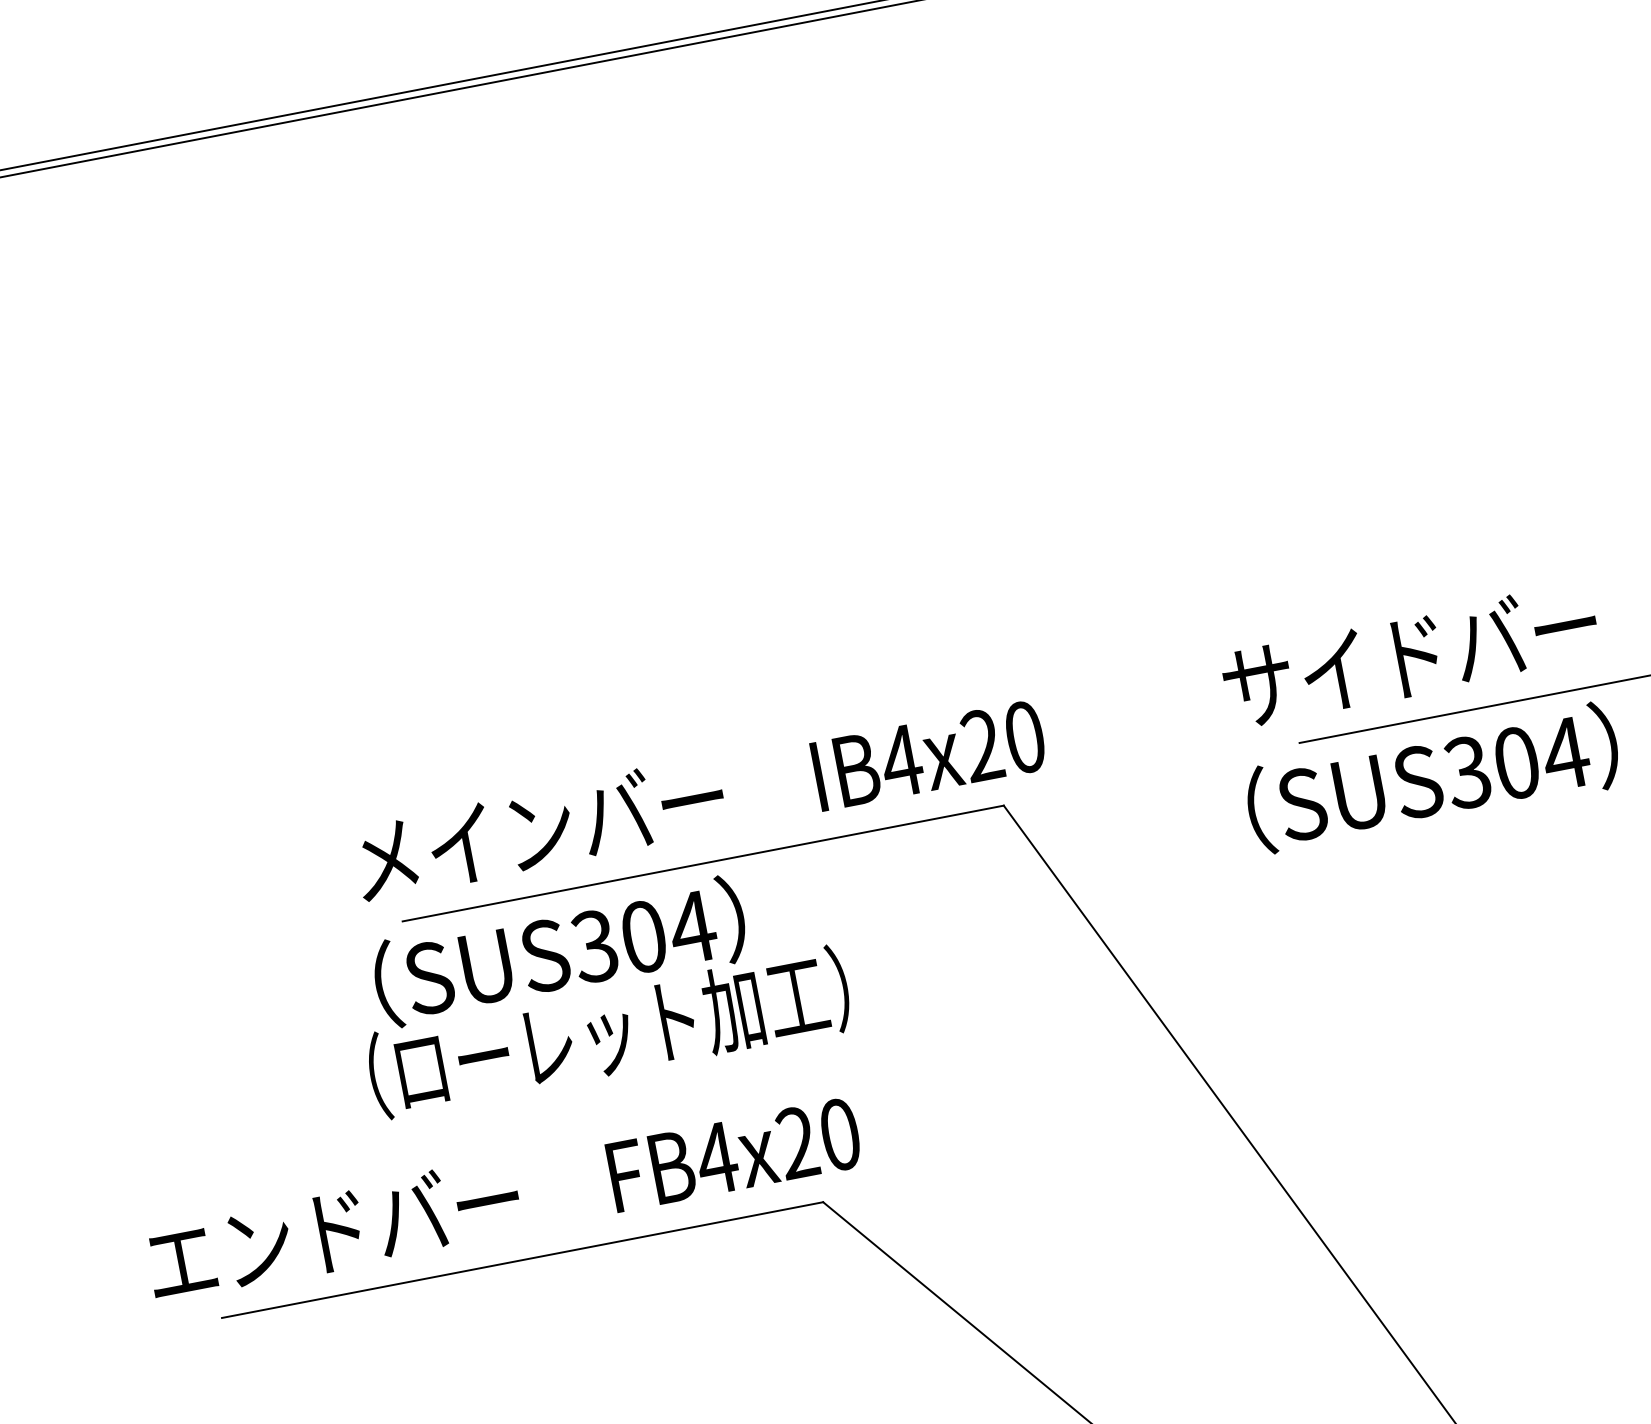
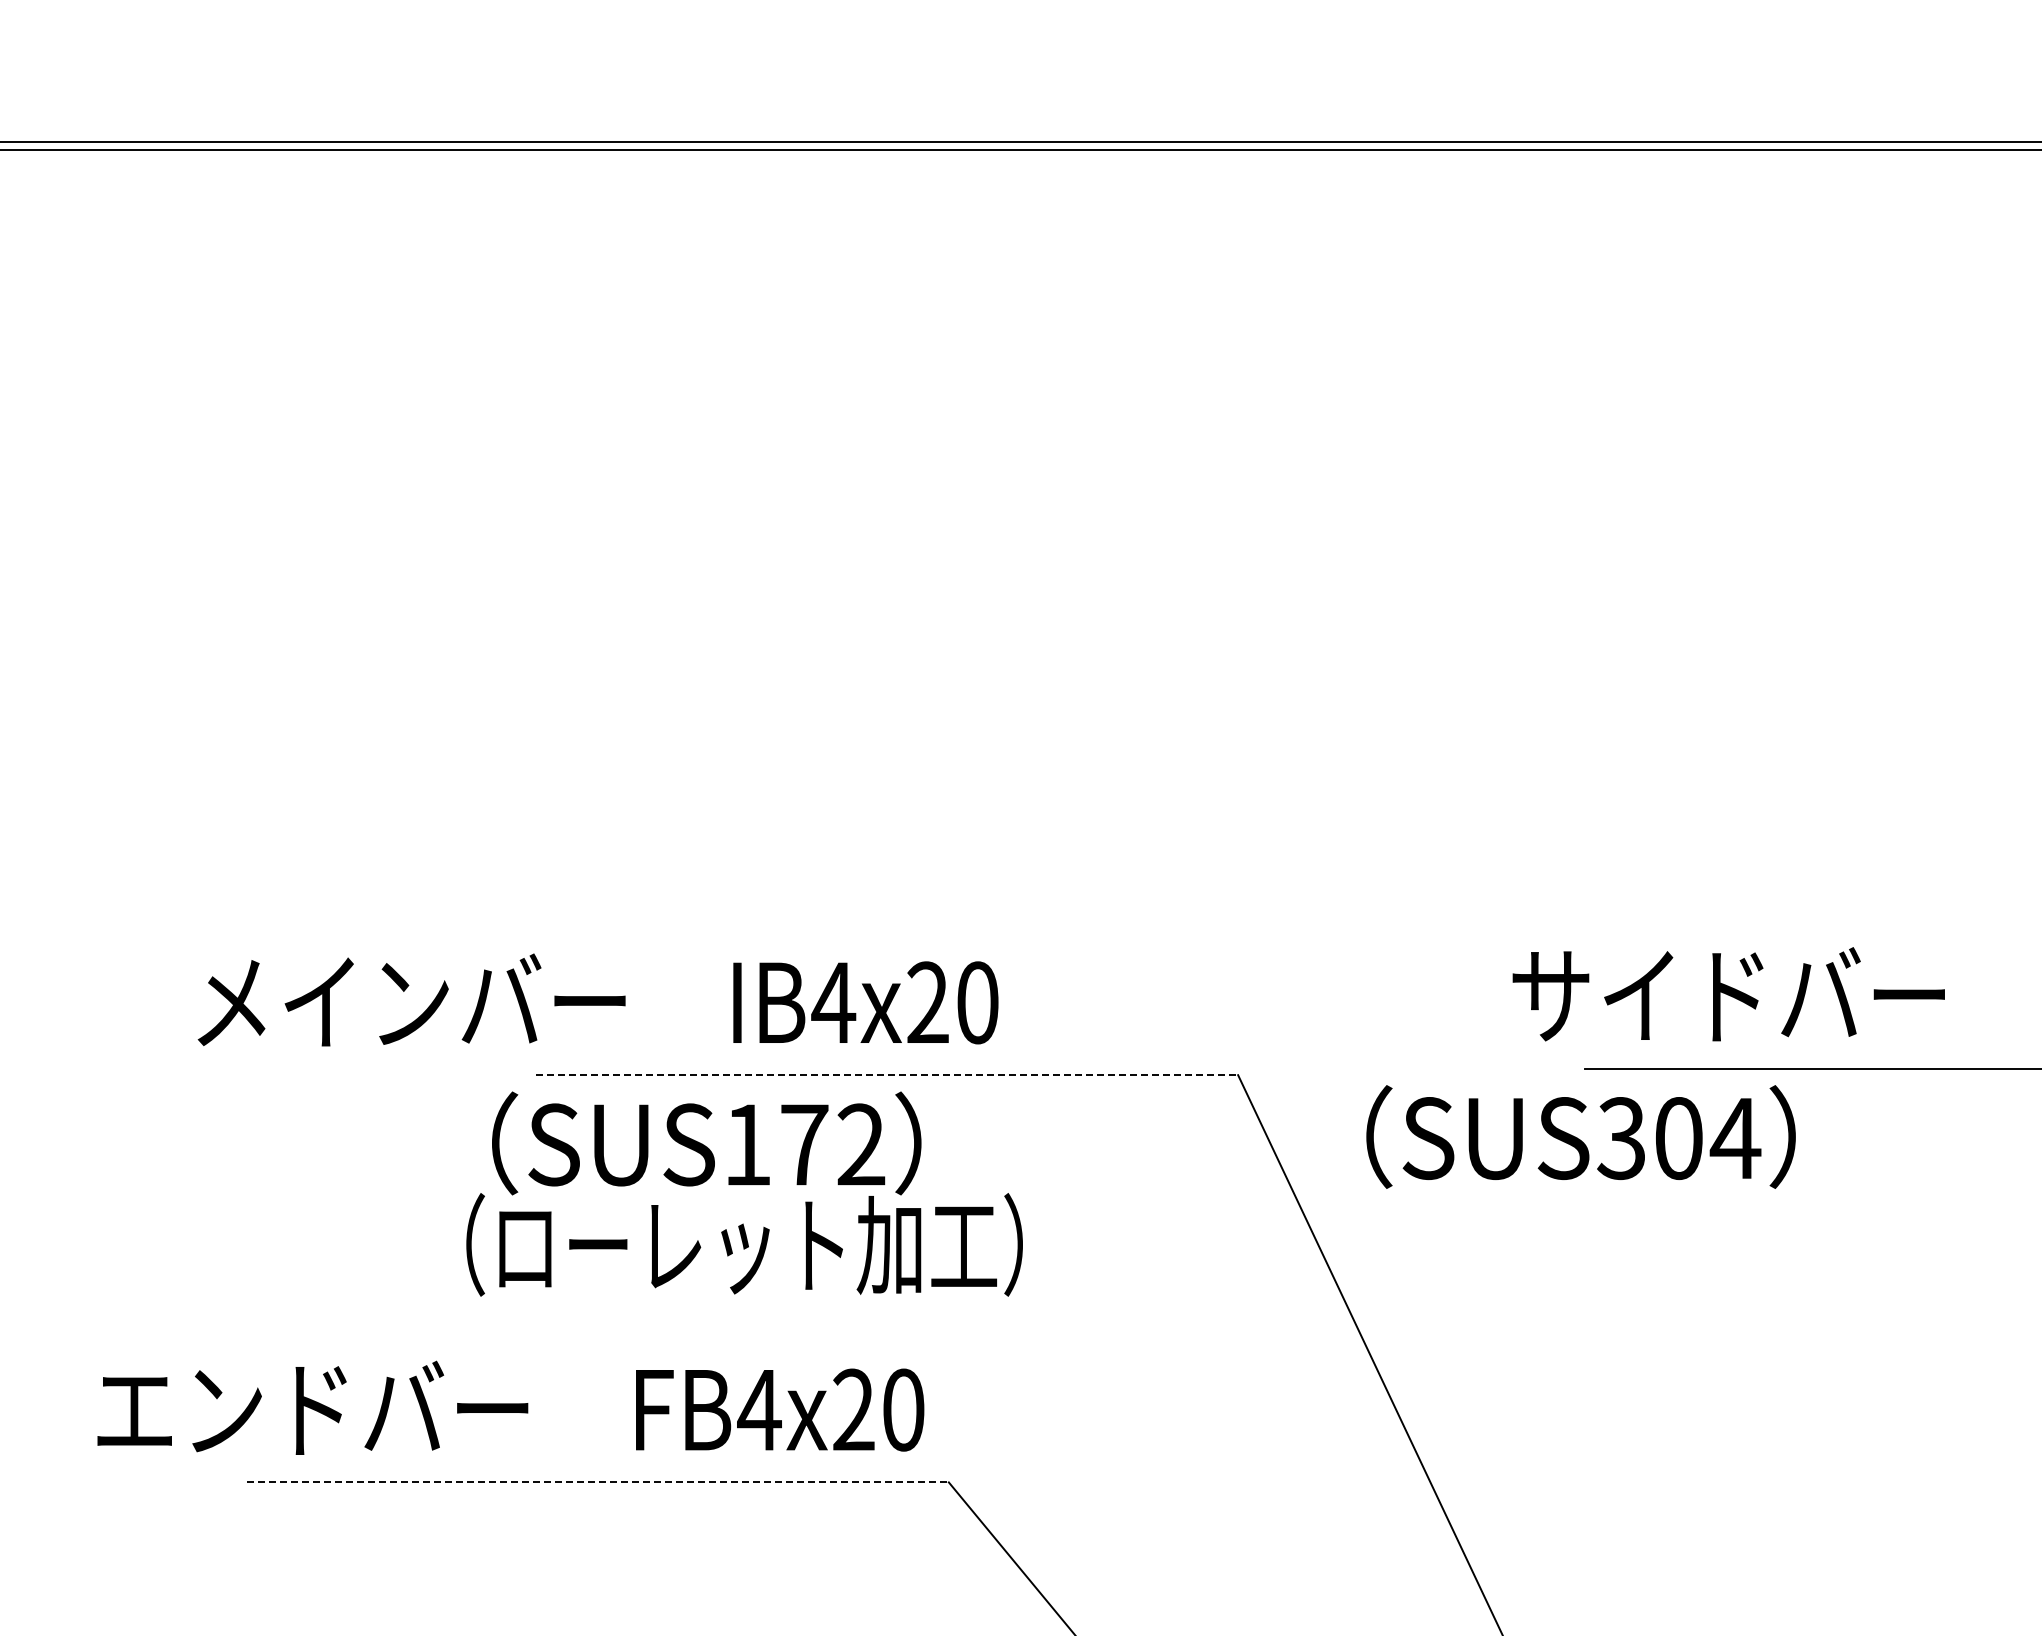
text: (1432, 777) -> (1580, 1136), moved
text: (698, 797) -> (597, 999), moved
line: (703, 863) -> (887, 1075), solid -> dashed
text: (643, 936) -> (804, 1144), SUS304 -> SUS172
text: (503, 1197) -> (510, 1407), moved
line: (522, 1260) -> (597, 1482), solid -> dashed

